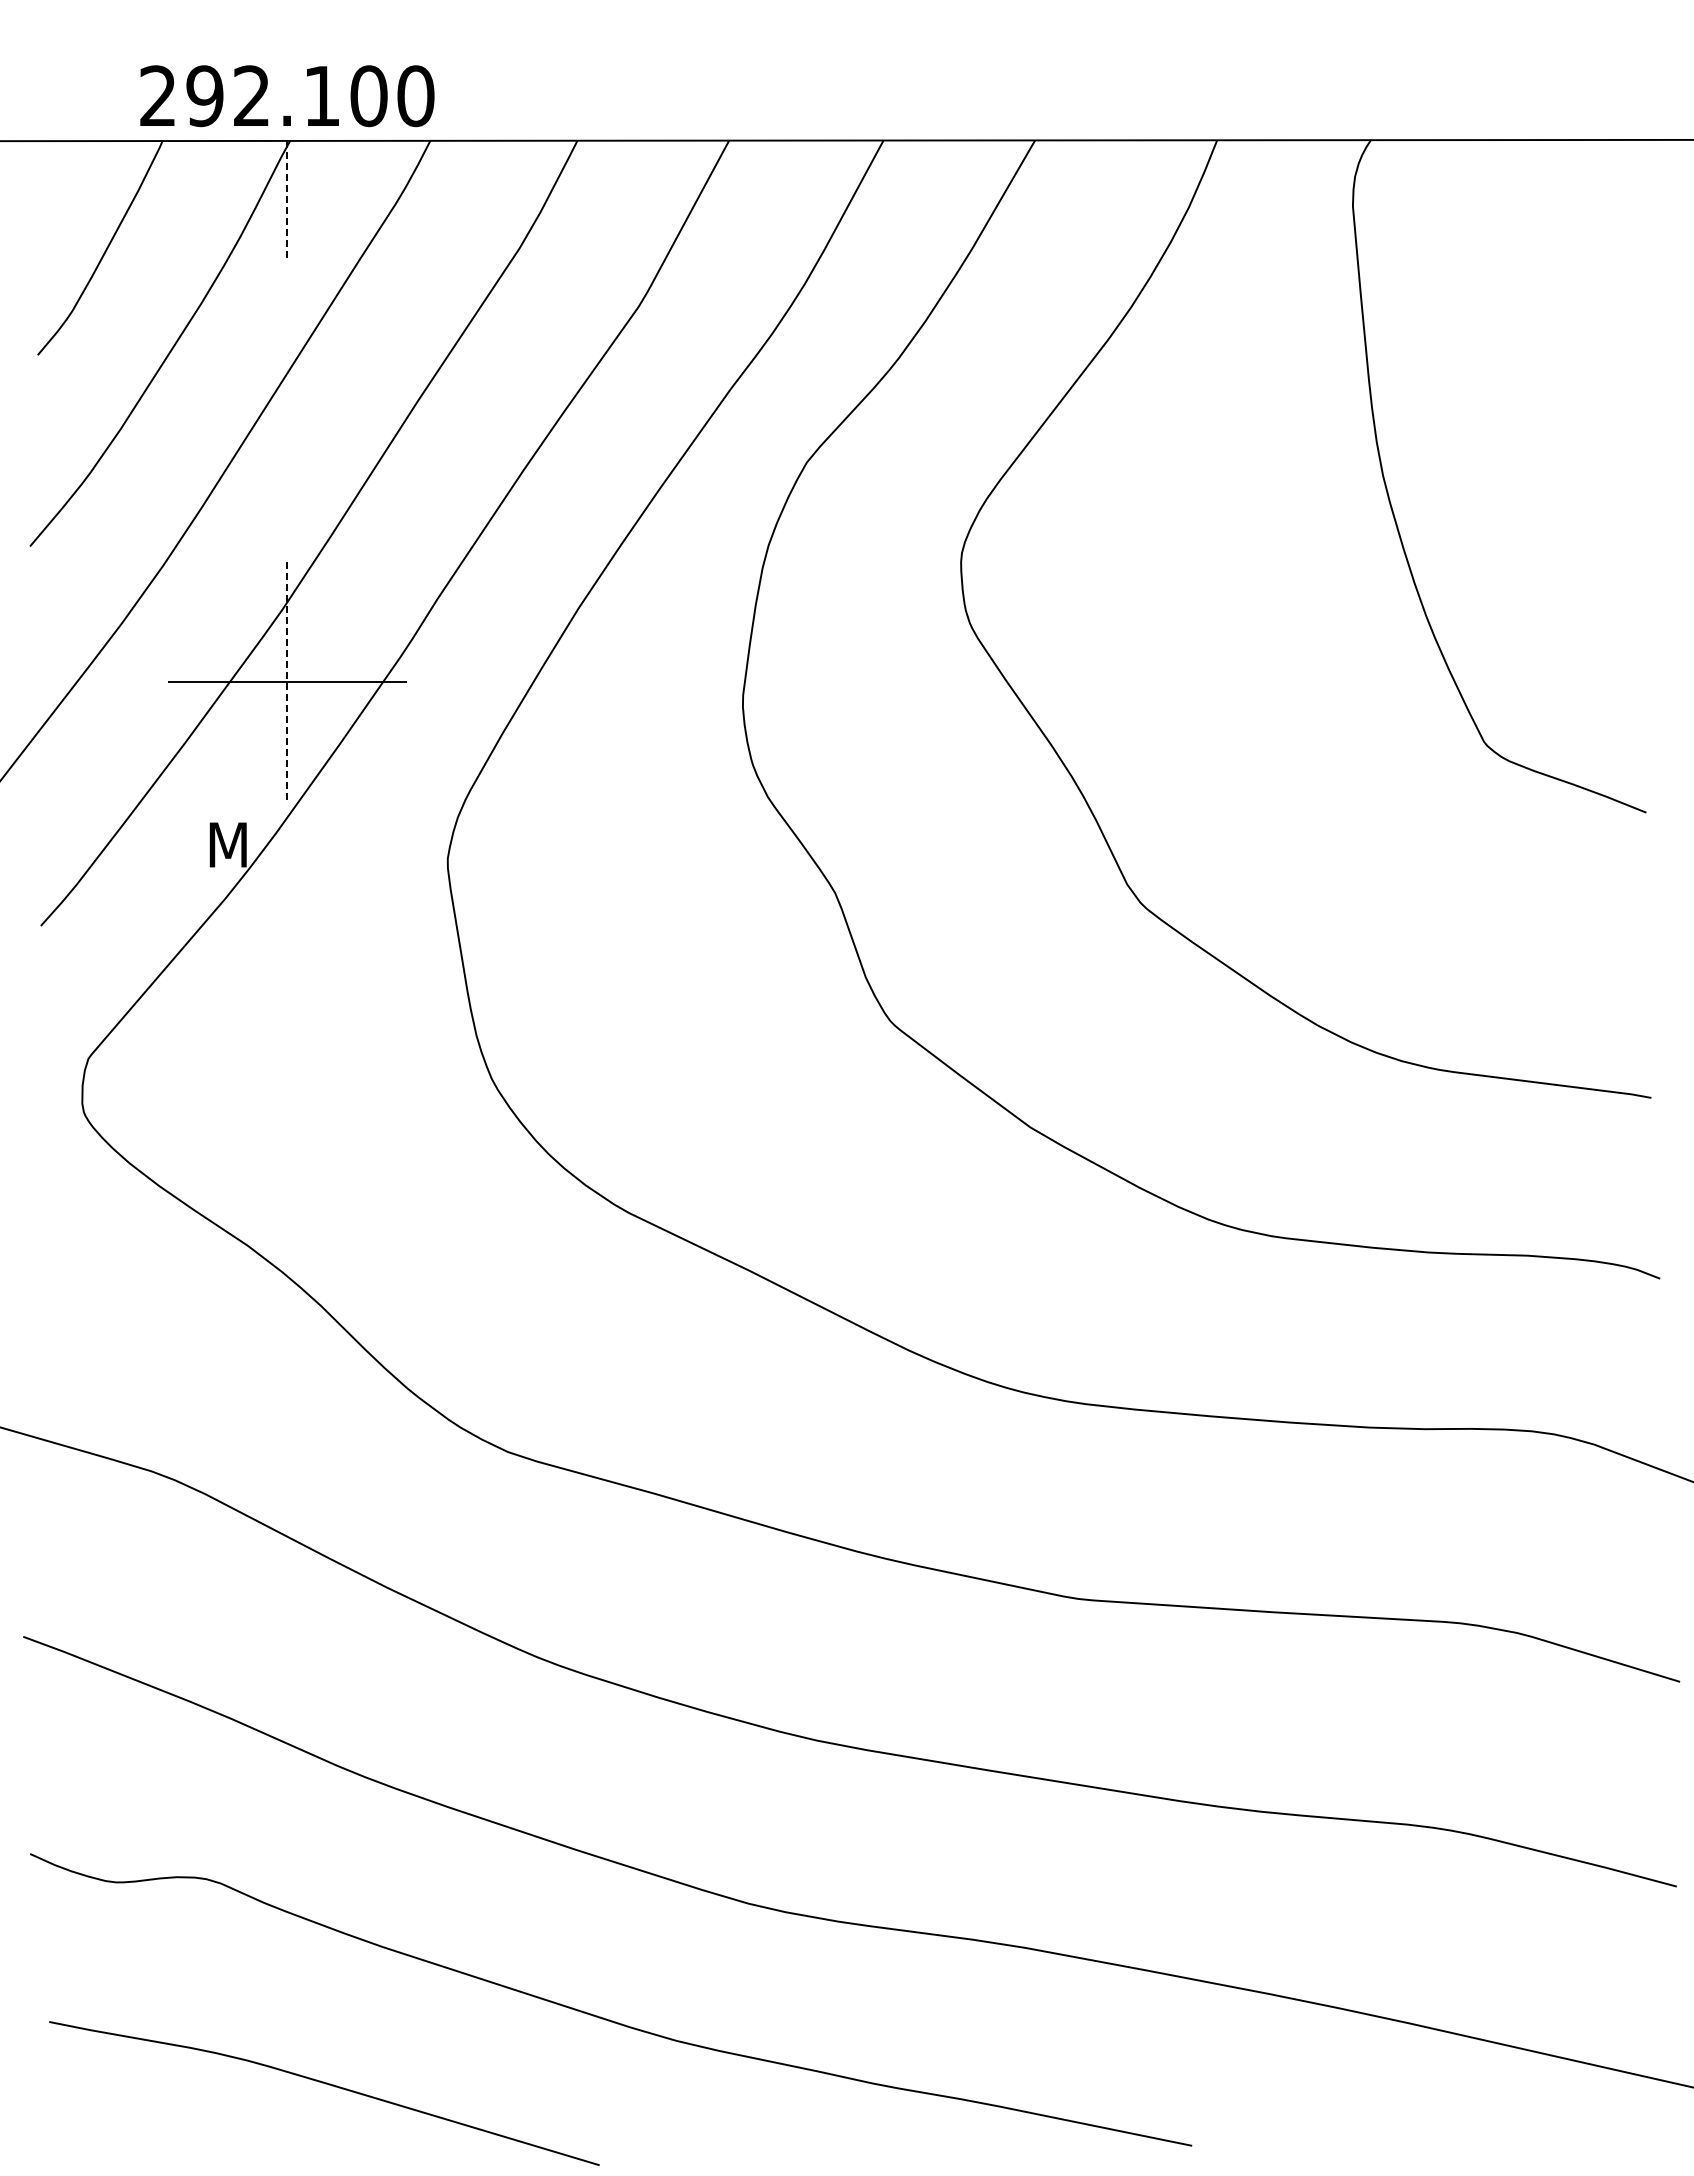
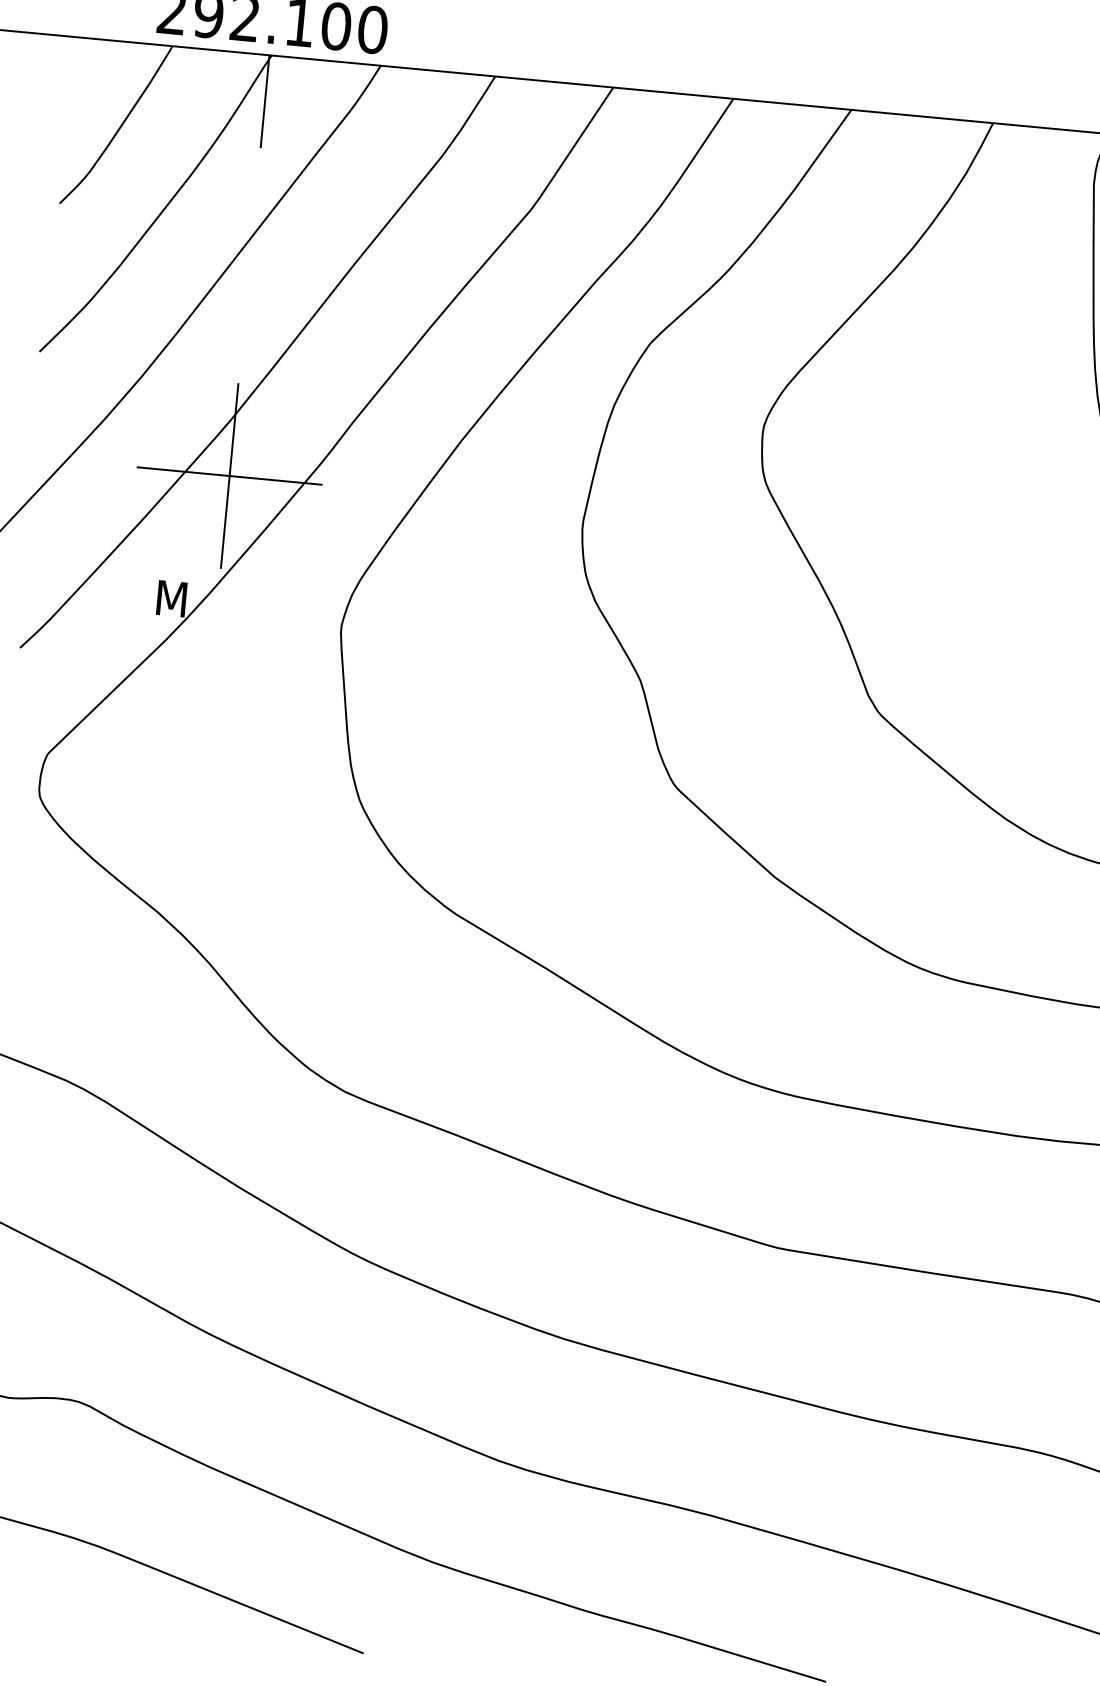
line: (287, 200) -> (265, 101), dashed -> solid
line: (287, 682) -> (229, 476), dashed -> solid

